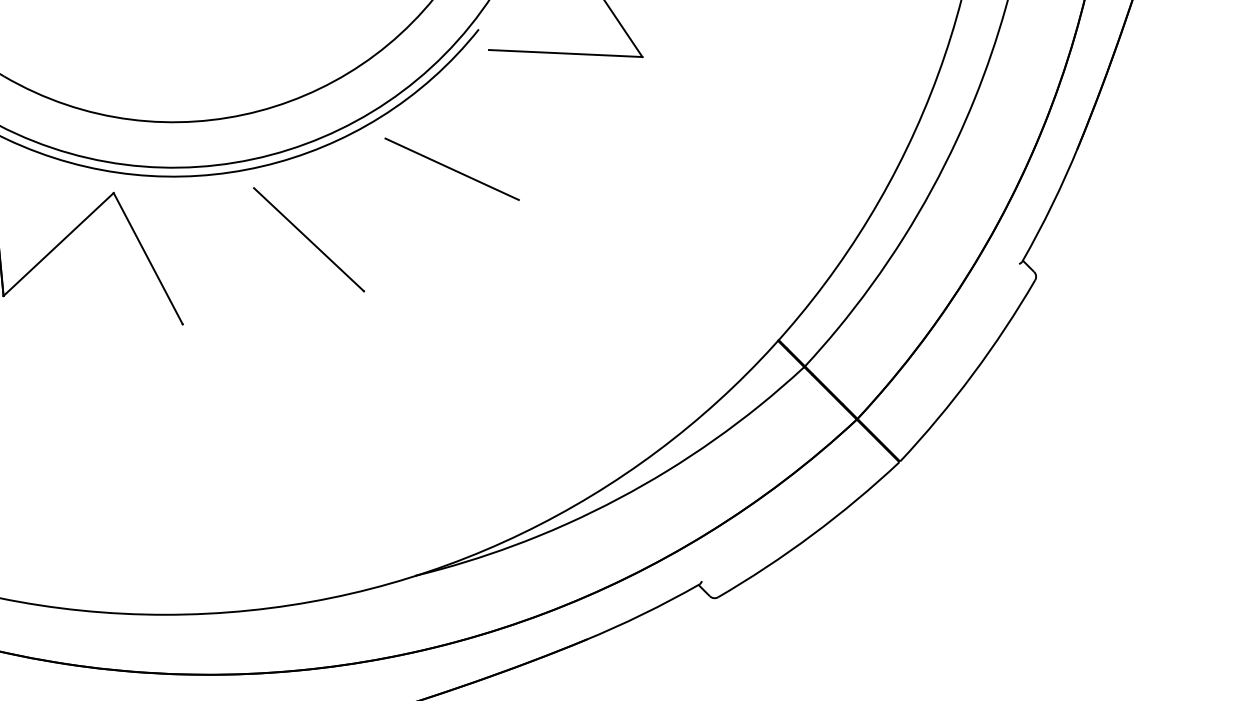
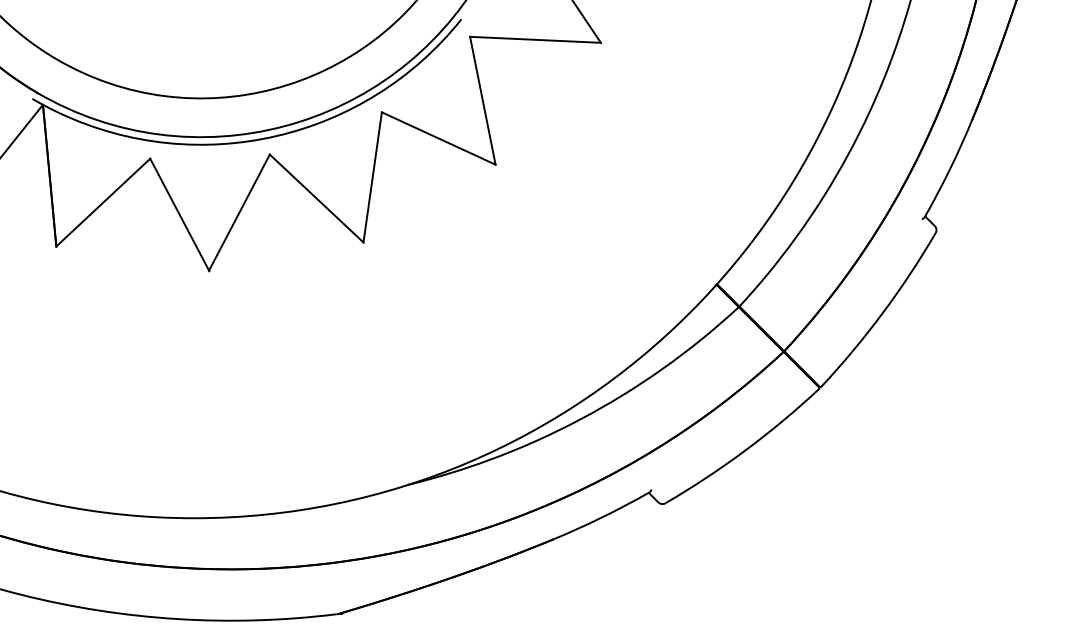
line: (503, 124) -> (482, 100), added
line: (374, 215) -> (372, 177), added
line: (218, 256) -> (239, 212), added

